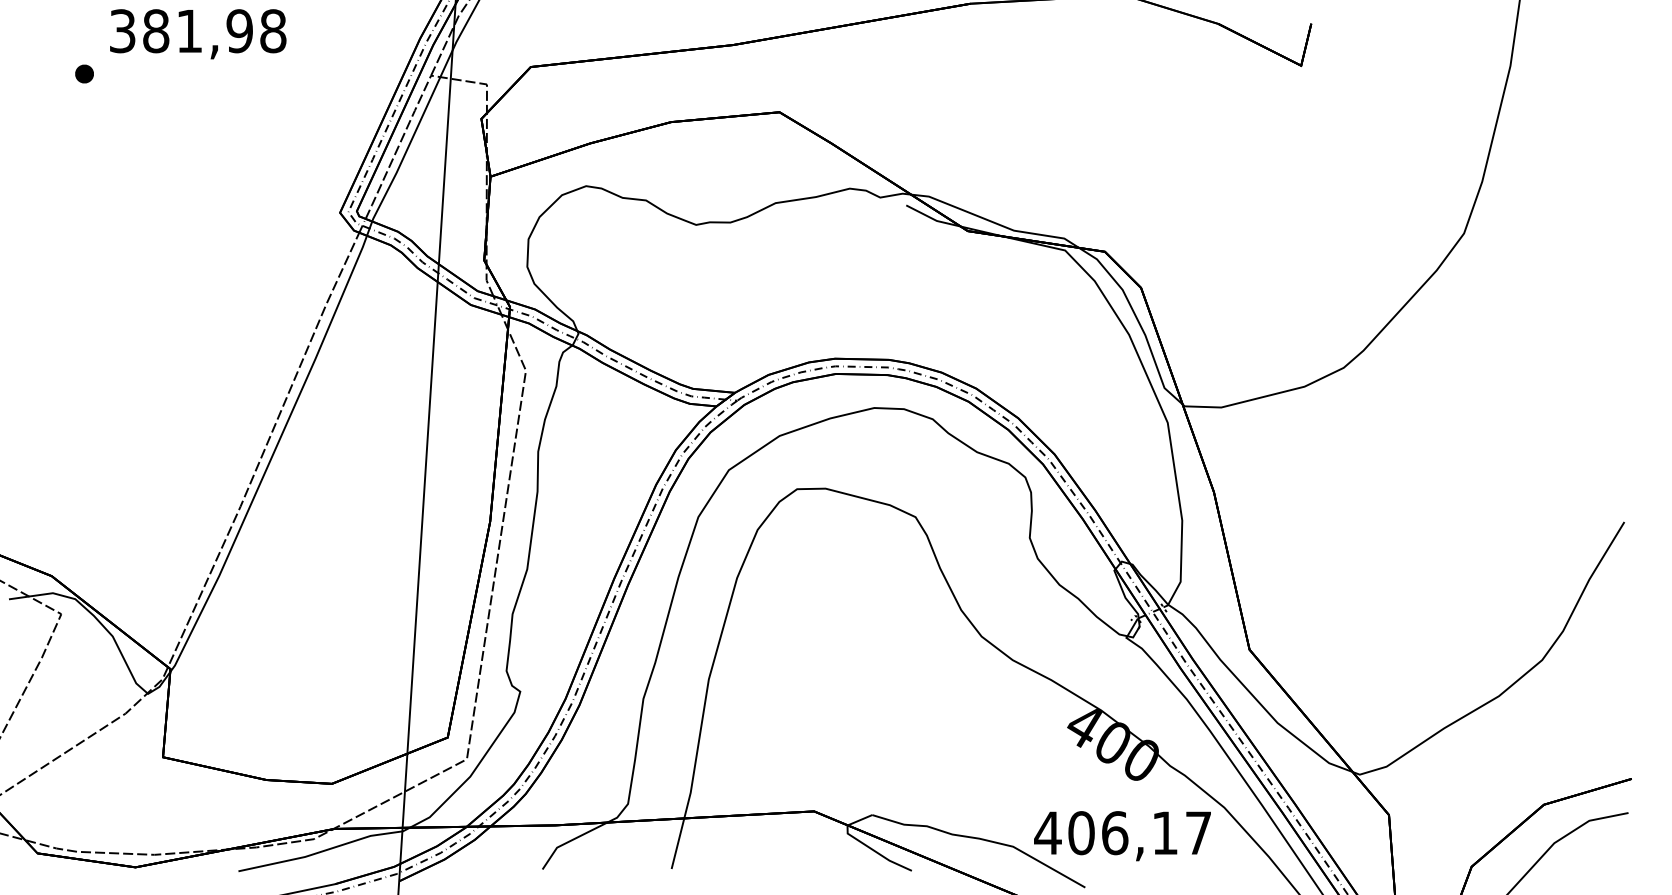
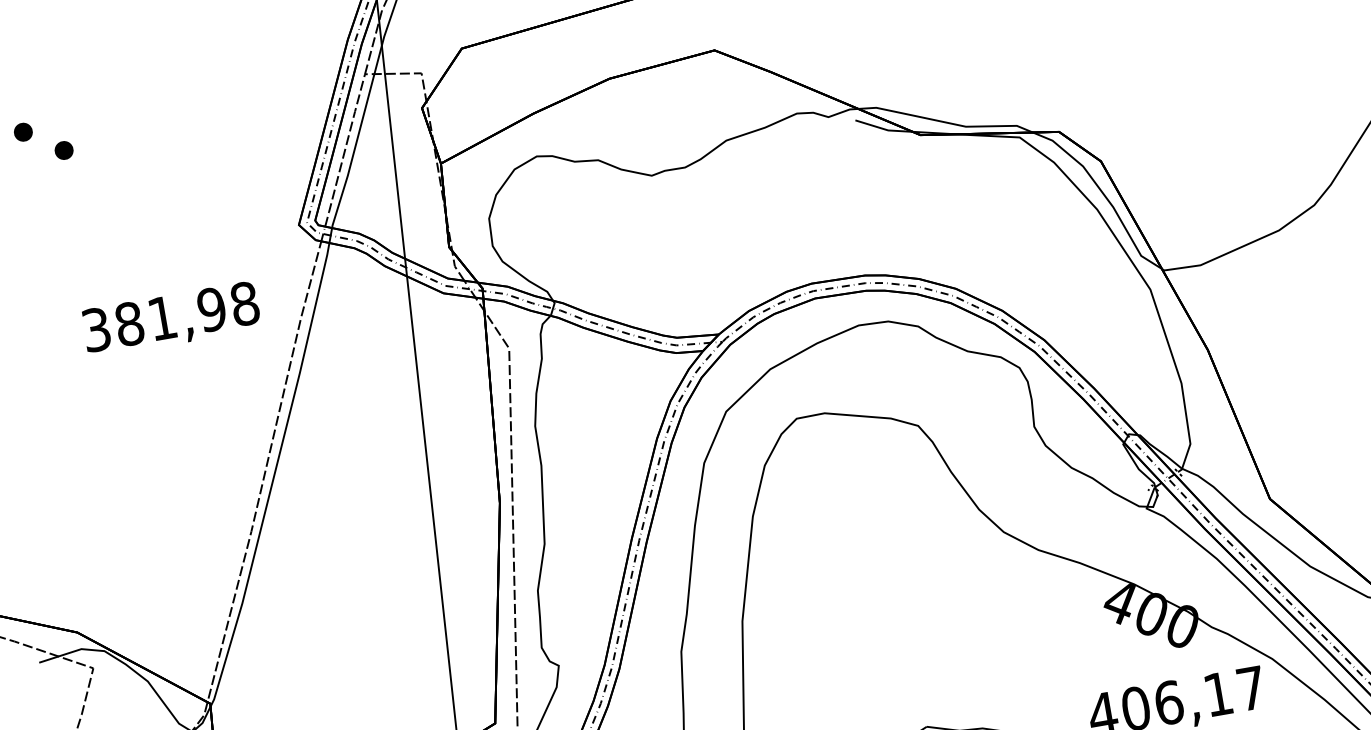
text: (198, 34) -> (171, 319), moved
part: (121, 98) -> (63, 149), added

